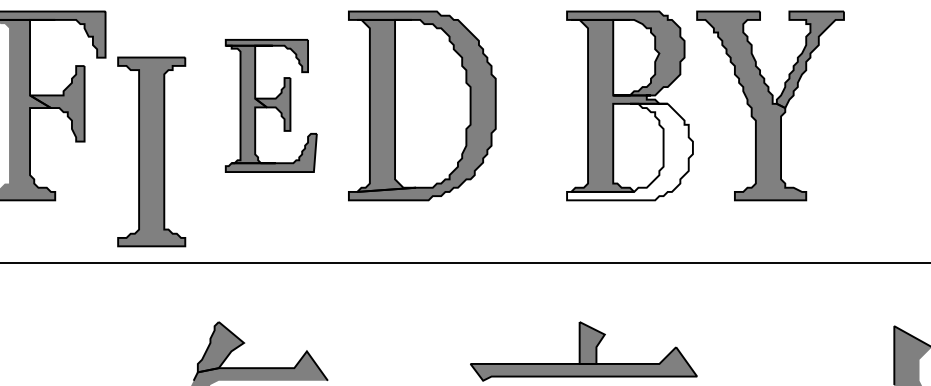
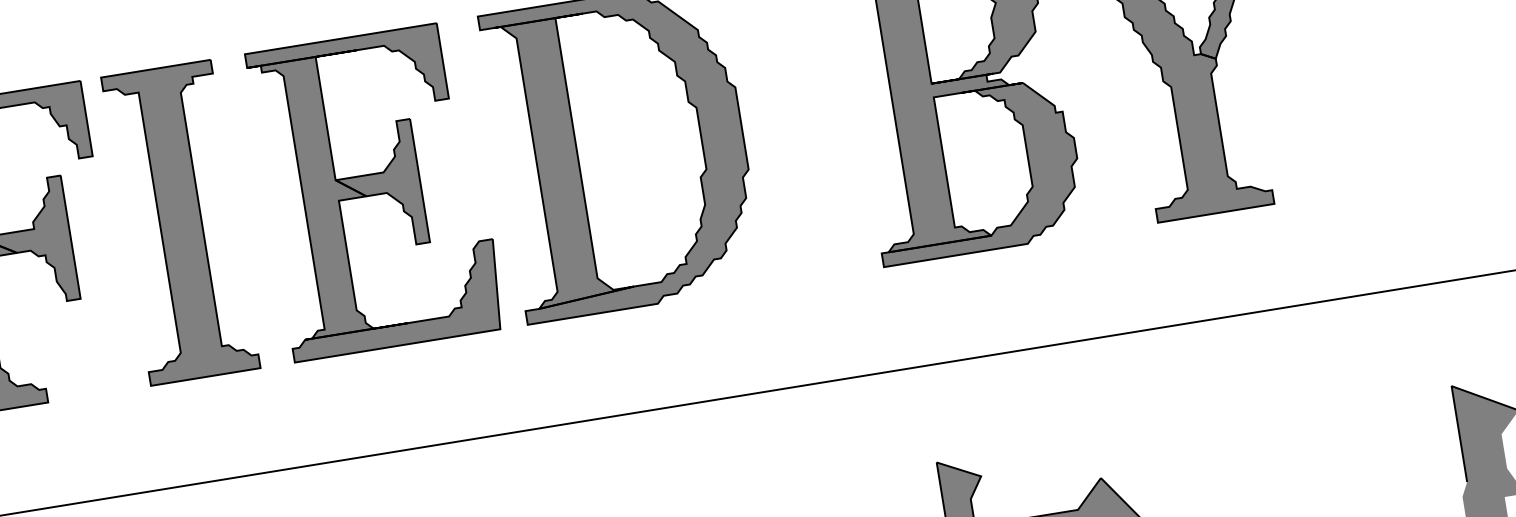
part: (271, 105) -> (376, 190), size x1.43
part: (151, 151) -> (180, 222), moved
fill: (629, 151) -> (973, 170), added

